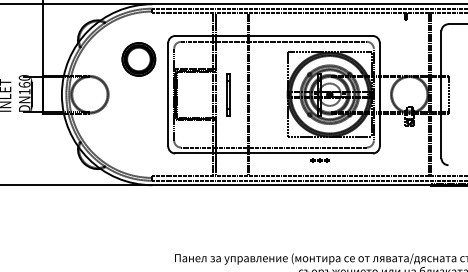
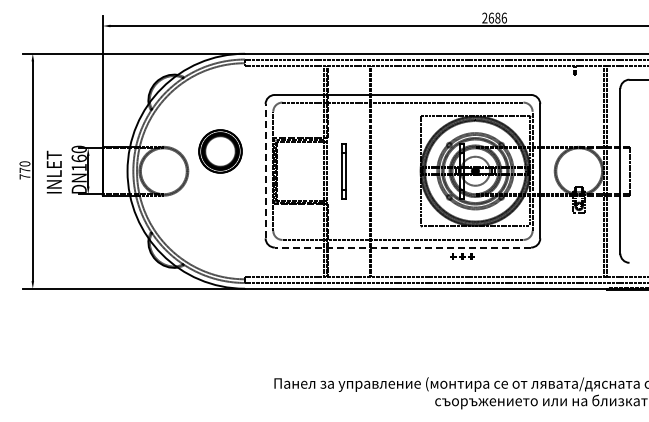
part: (138, 59) -> (220, 151), moved
line: (168, 94) -> (265, 170), solid -> dashed
line: (273, 153) -> (402, 247), solid -> dashed

